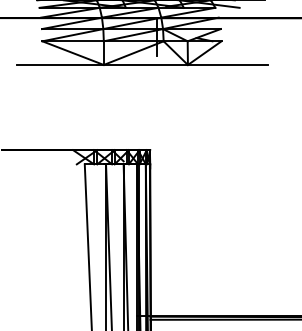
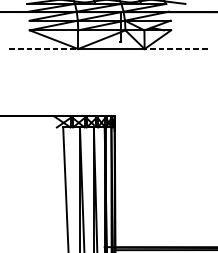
line: (60, 64) -> (44, 48), solid -> dashed
line: (227, 64) -> (175, 48), solid -> dashed

